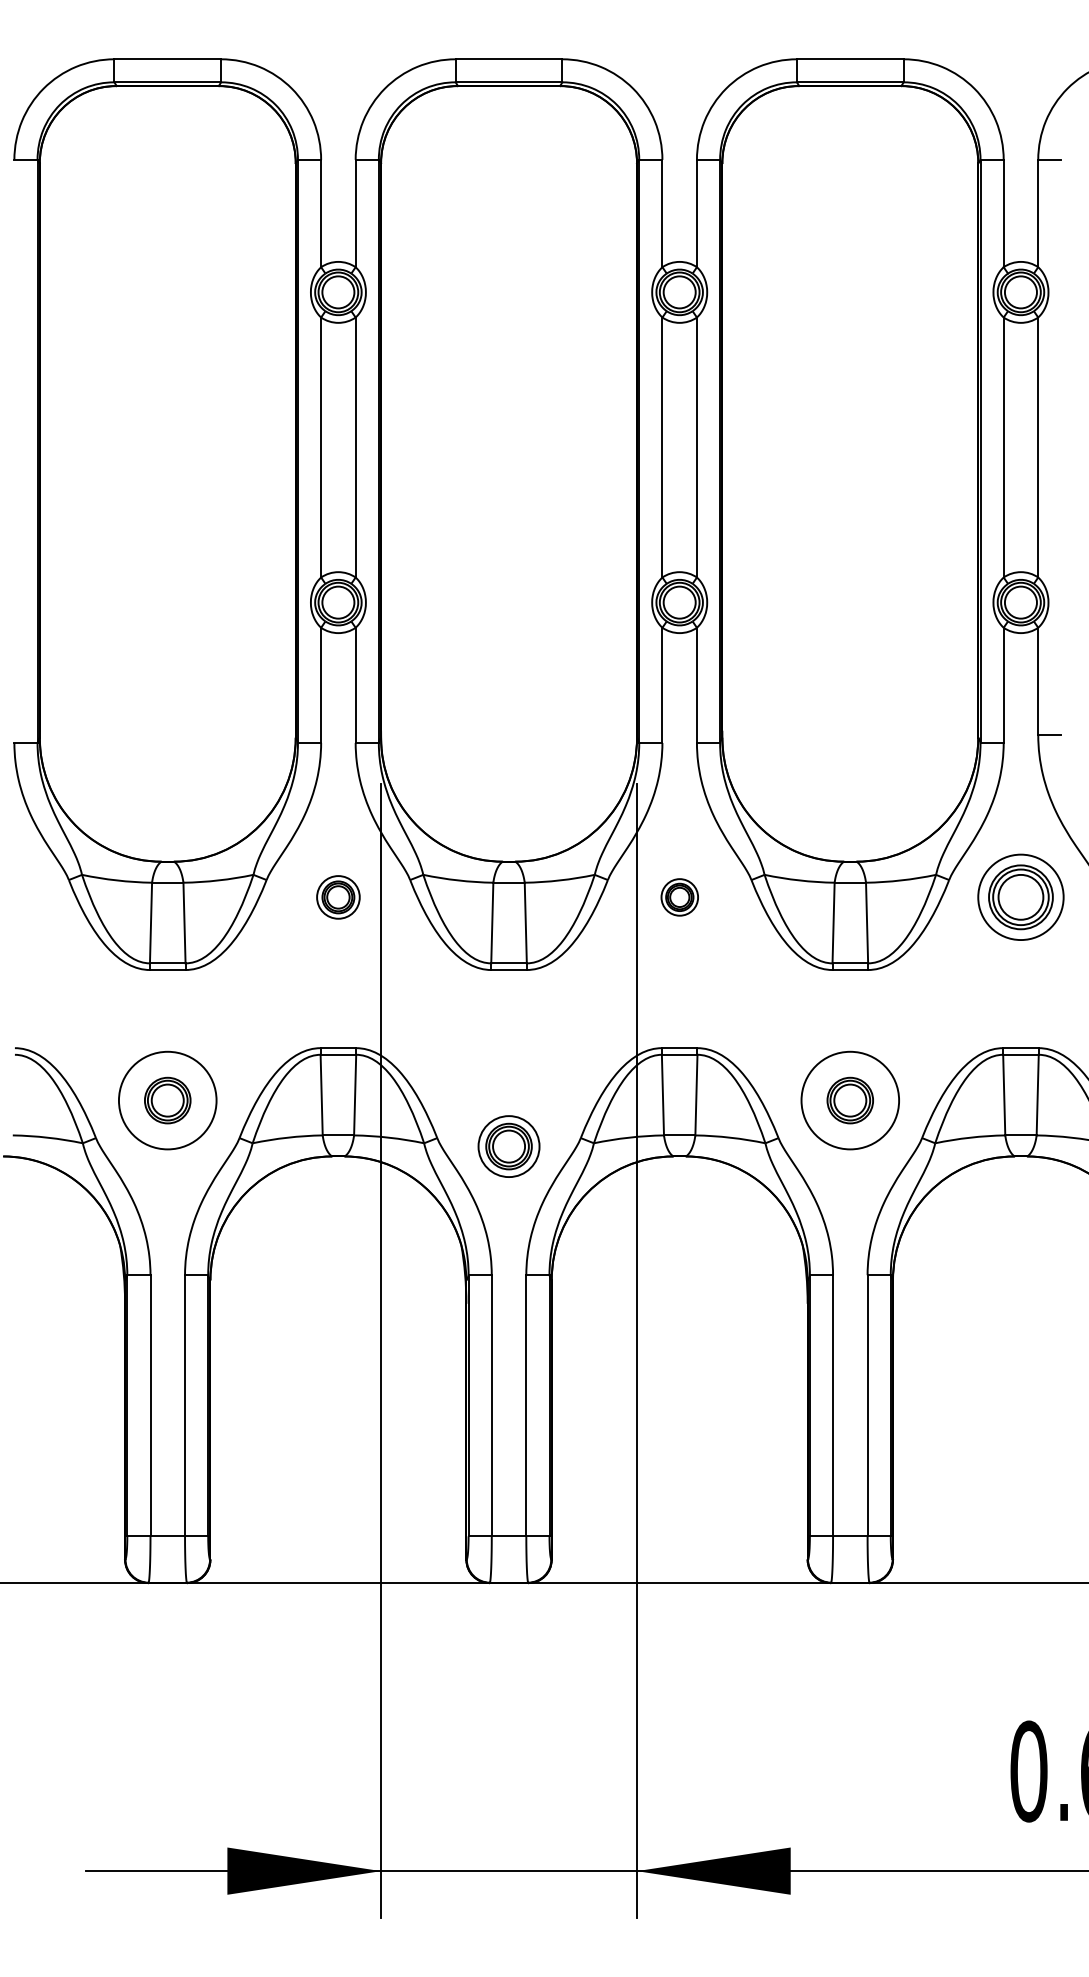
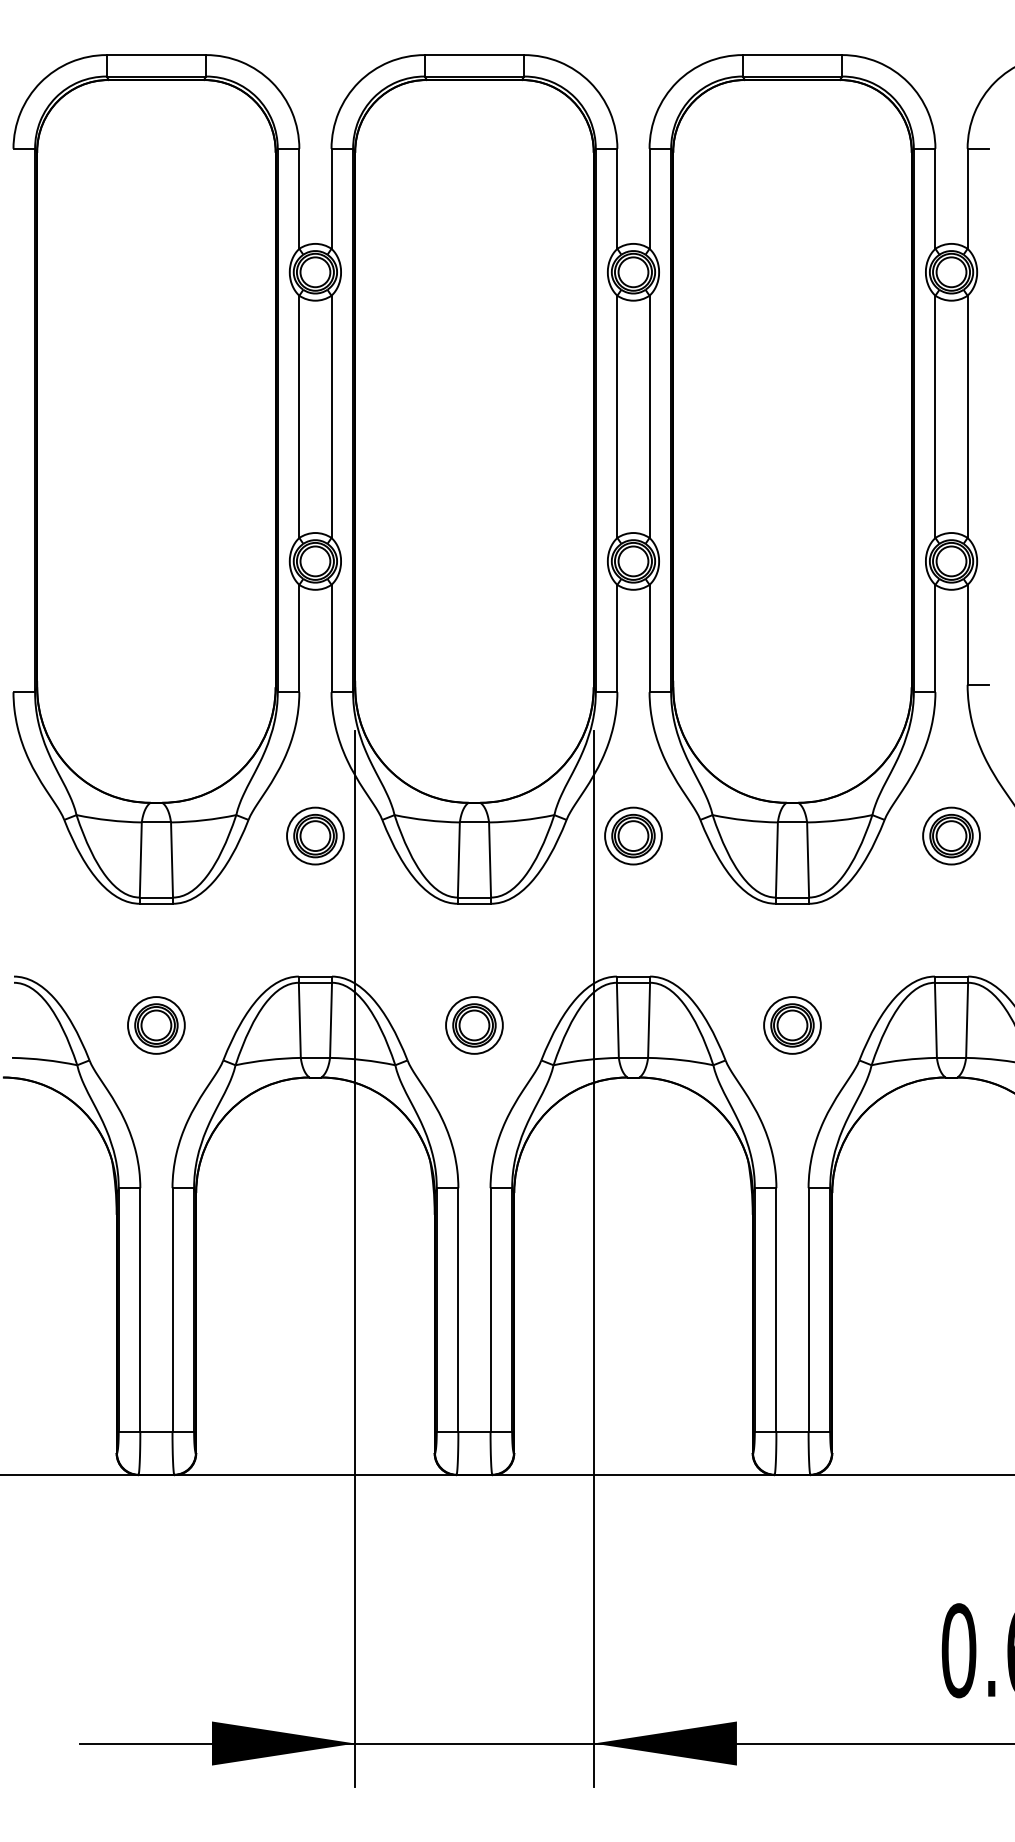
part: (338, 897) -> (315, 836), size x1.43
part: (679, 897) -> (633, 836), size x1.67
part: (1020, 897) -> (951, 836), size x0.71
circle: (167, 1100) -> (156, 1025), size x0.62
circle: (849, 1100) -> (791, 1025), size x0.62
part: (508, 1146) -> (473, 1025), moved

